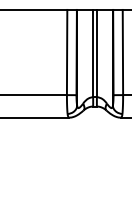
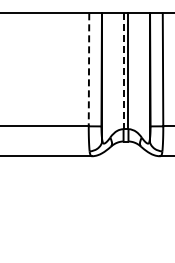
line: (67, 52) -> (89, 69), solid -> dashed
line: (93, 53) -> (123, 71), solid -> dashed

